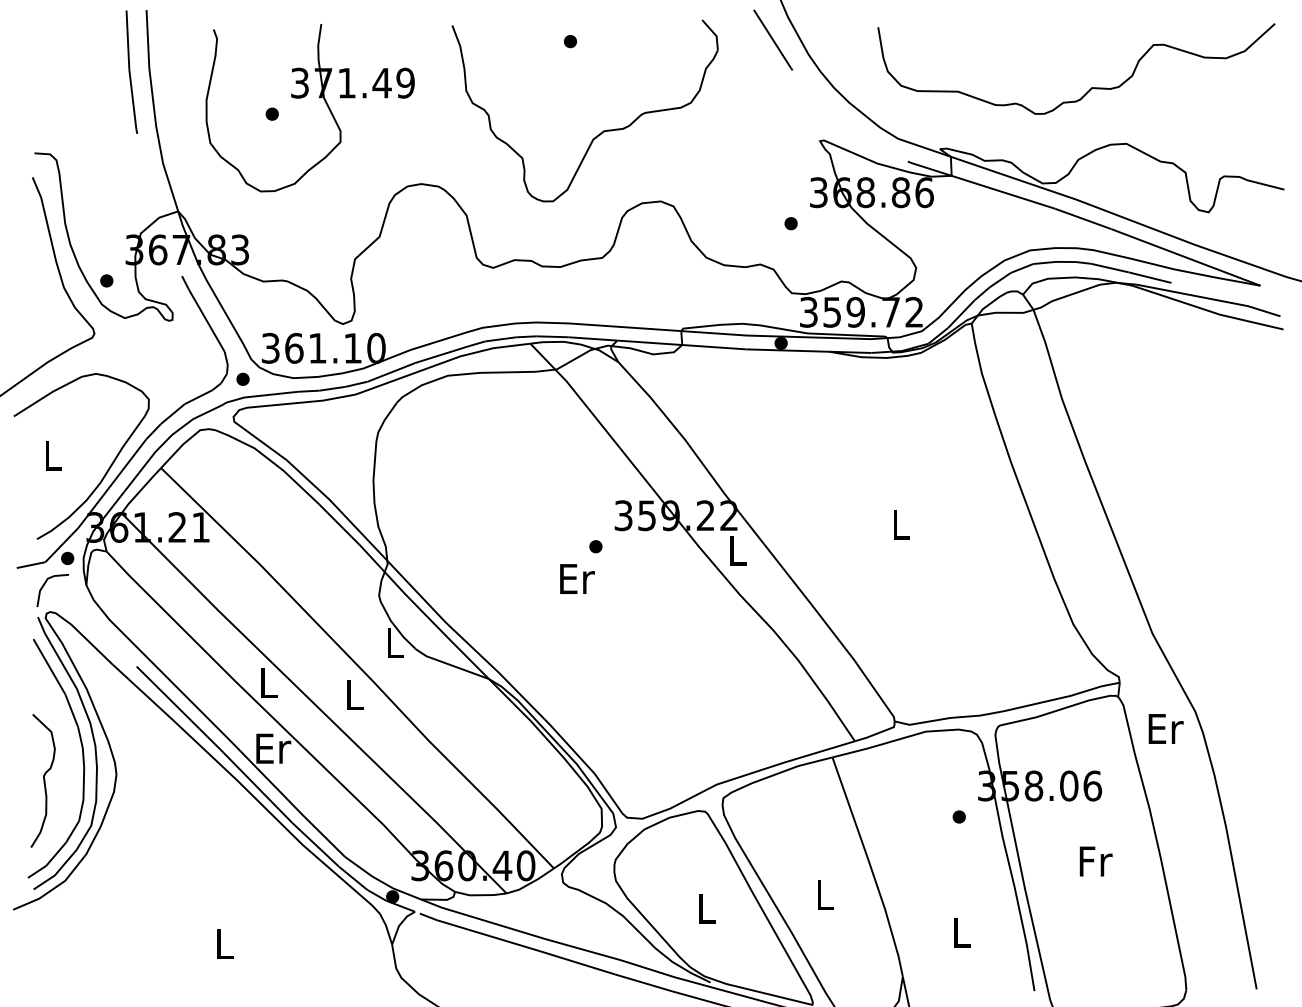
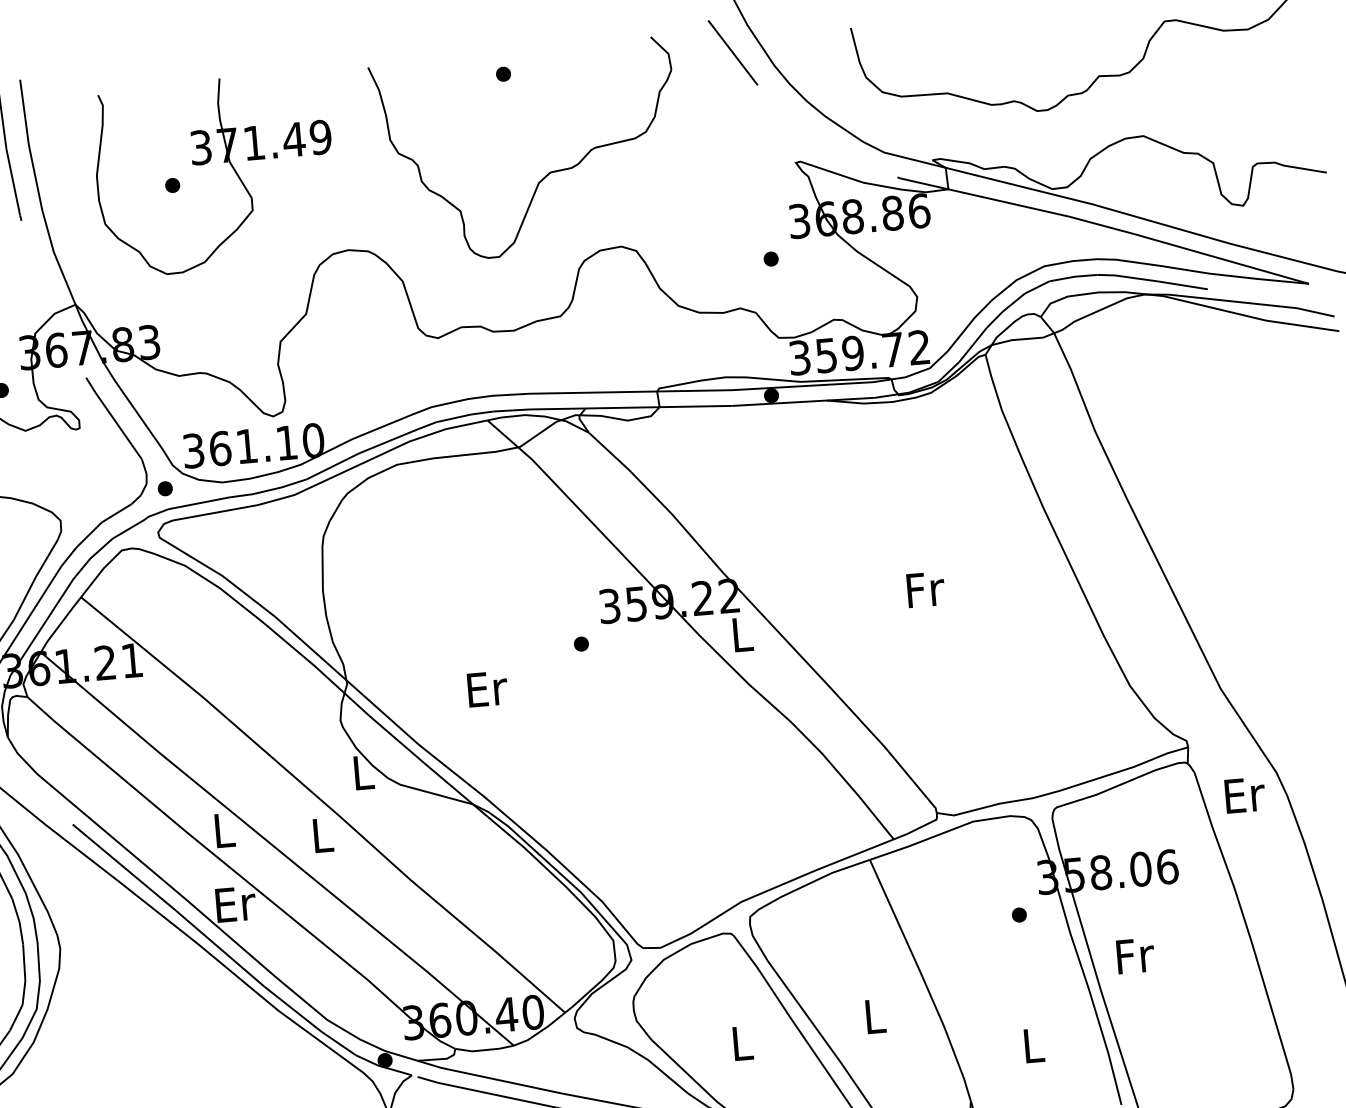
text: (901, 524) -> (925, 589), L -> Fr
text: (577, 578) -> (487, 688), moved
text: (1095, 861) -> (1134, 955), moved

